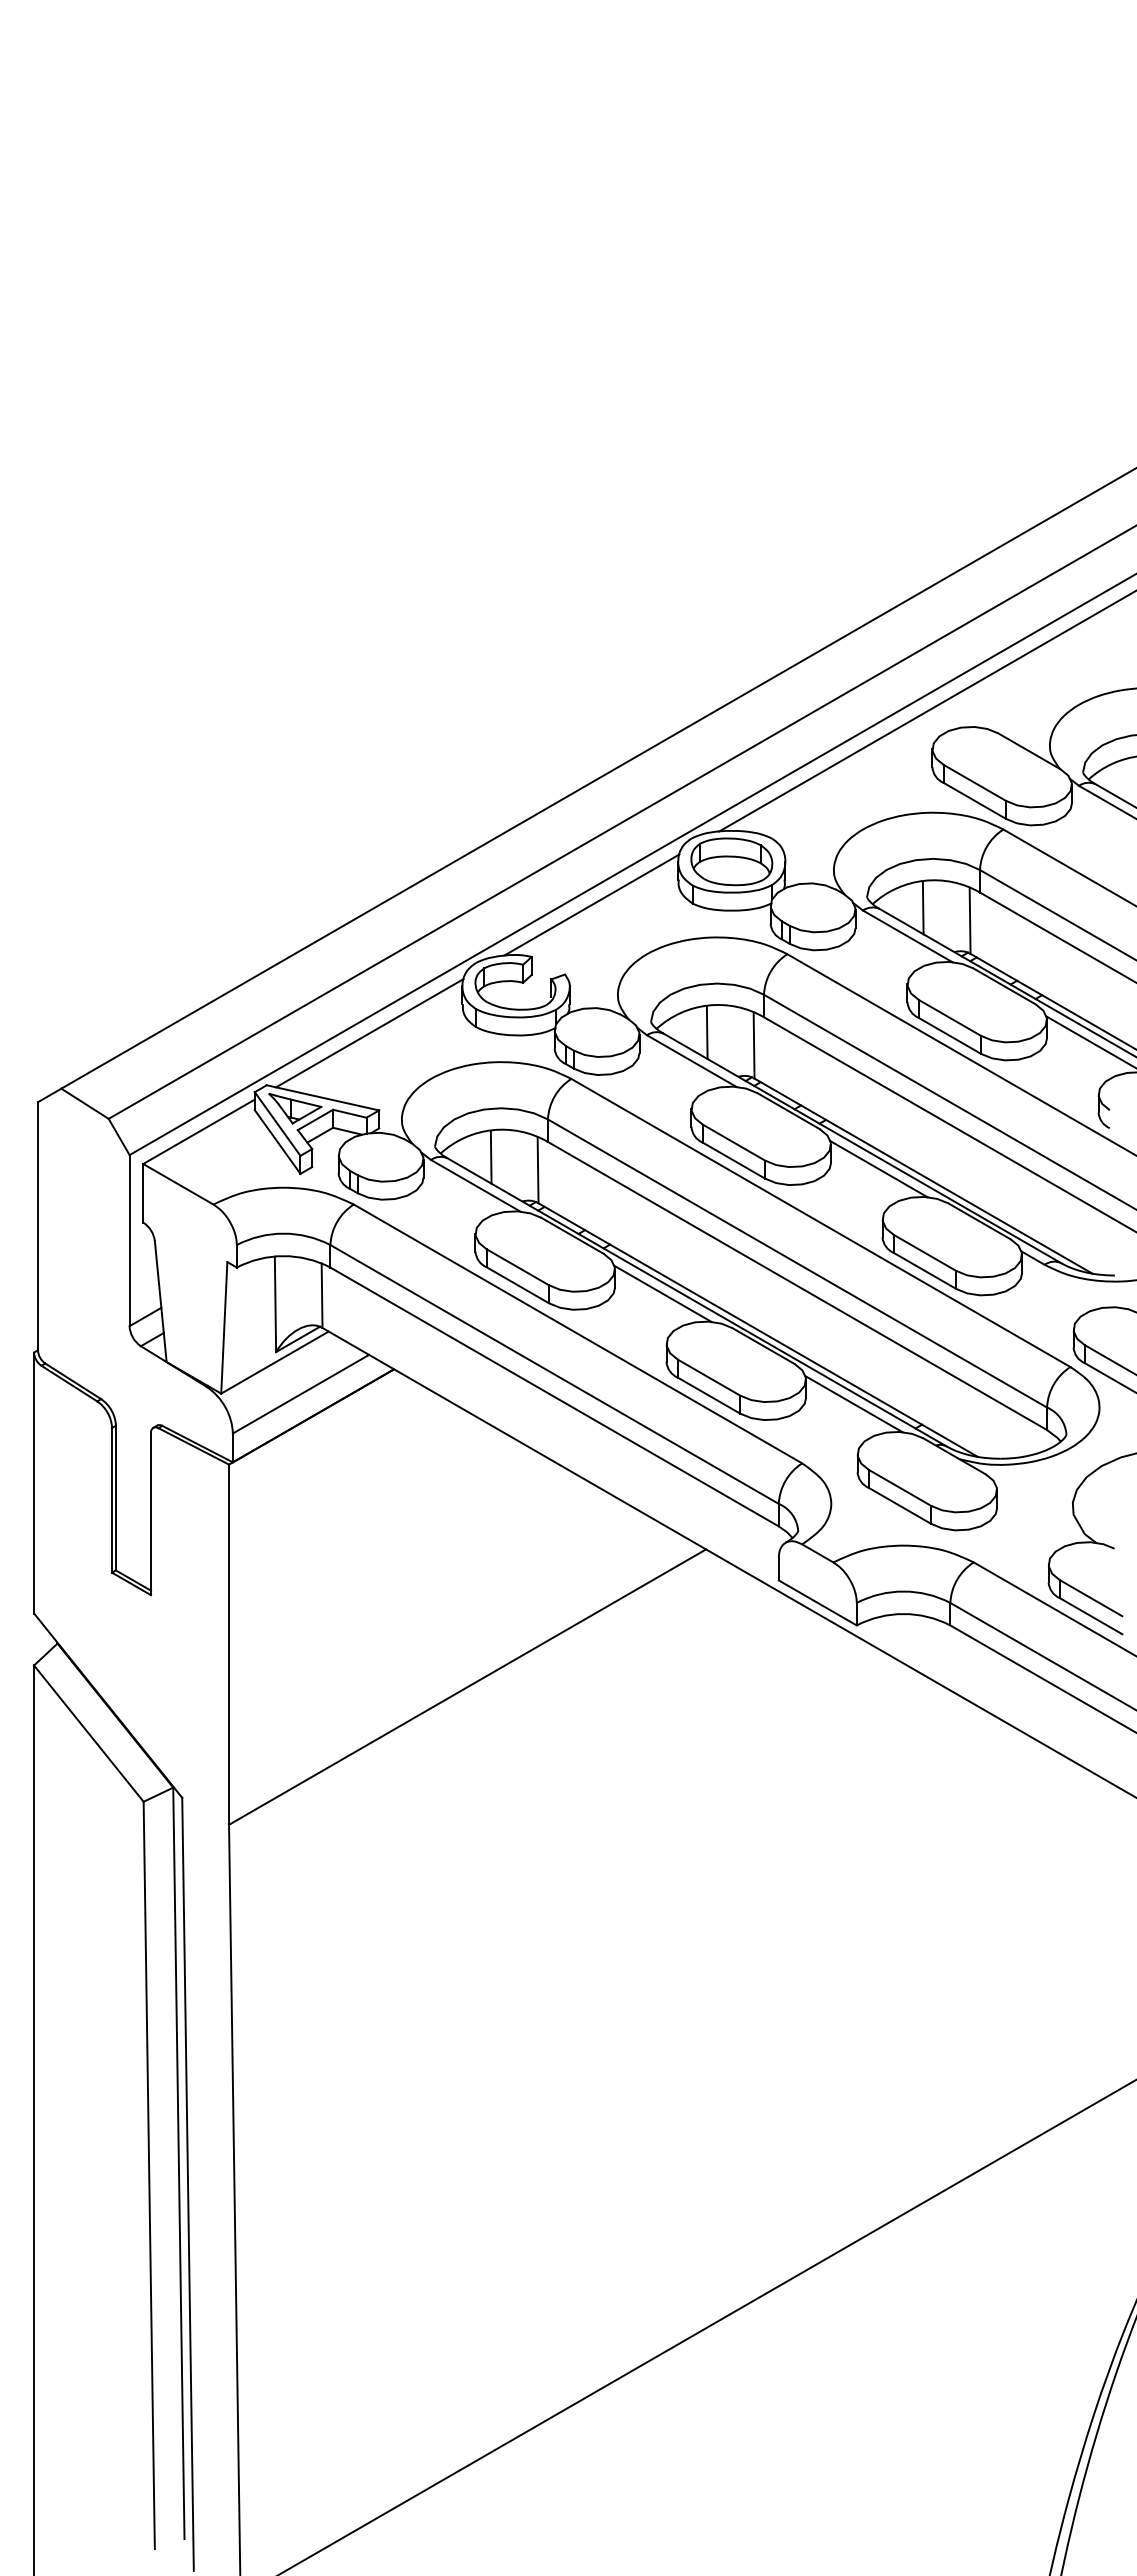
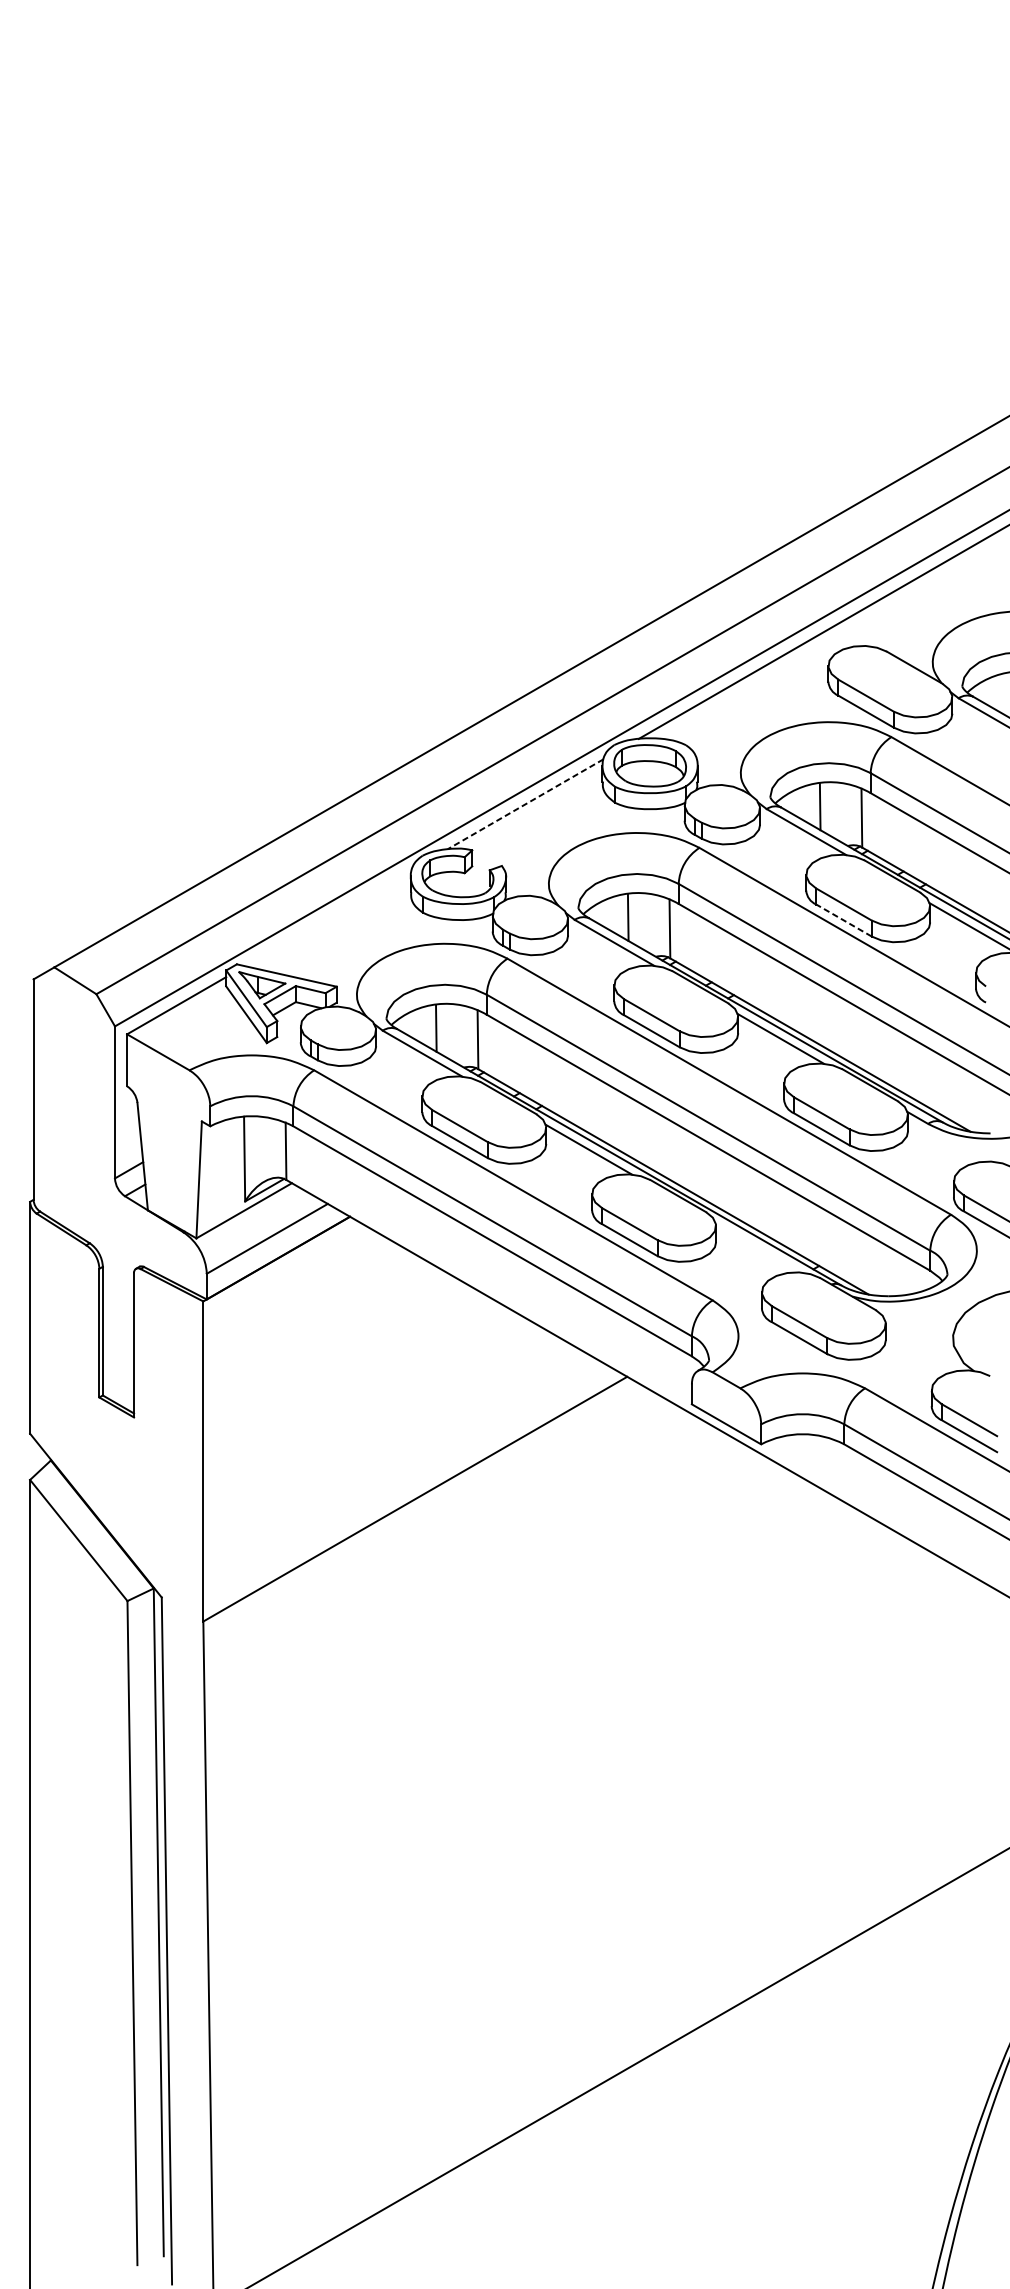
line: (591, 905) -> (525, 804), solid -> dashed
line: (369, 1033) -> (328, 918), removed
line: (949, 1035) -> (843, 920), solid -> dashed
line: (853, 1404) -> (758, 1248), removed

